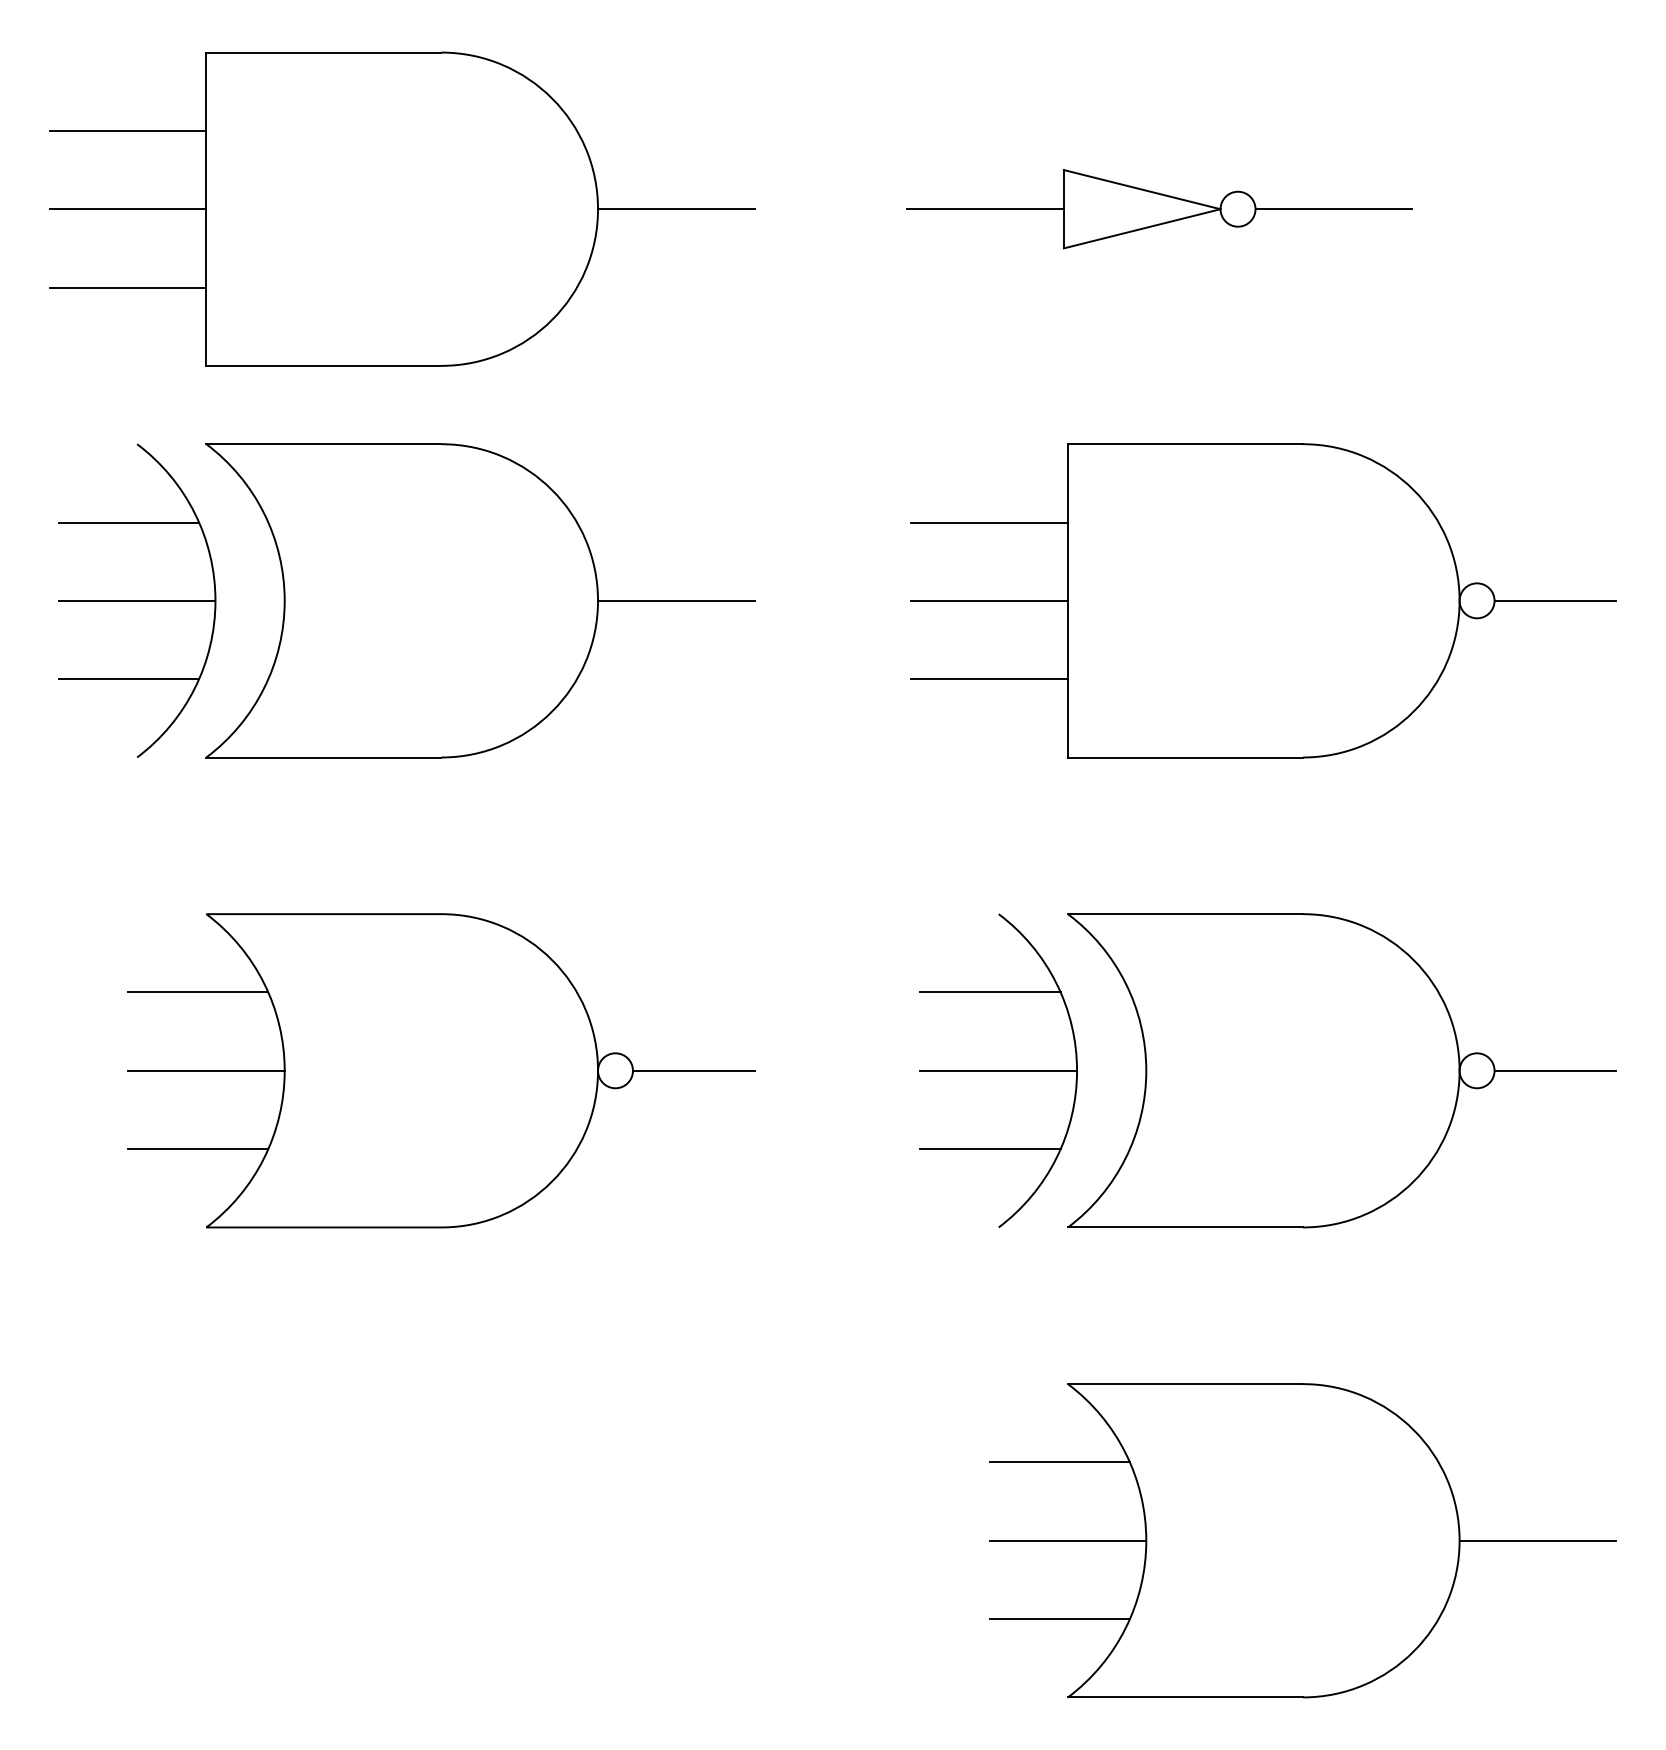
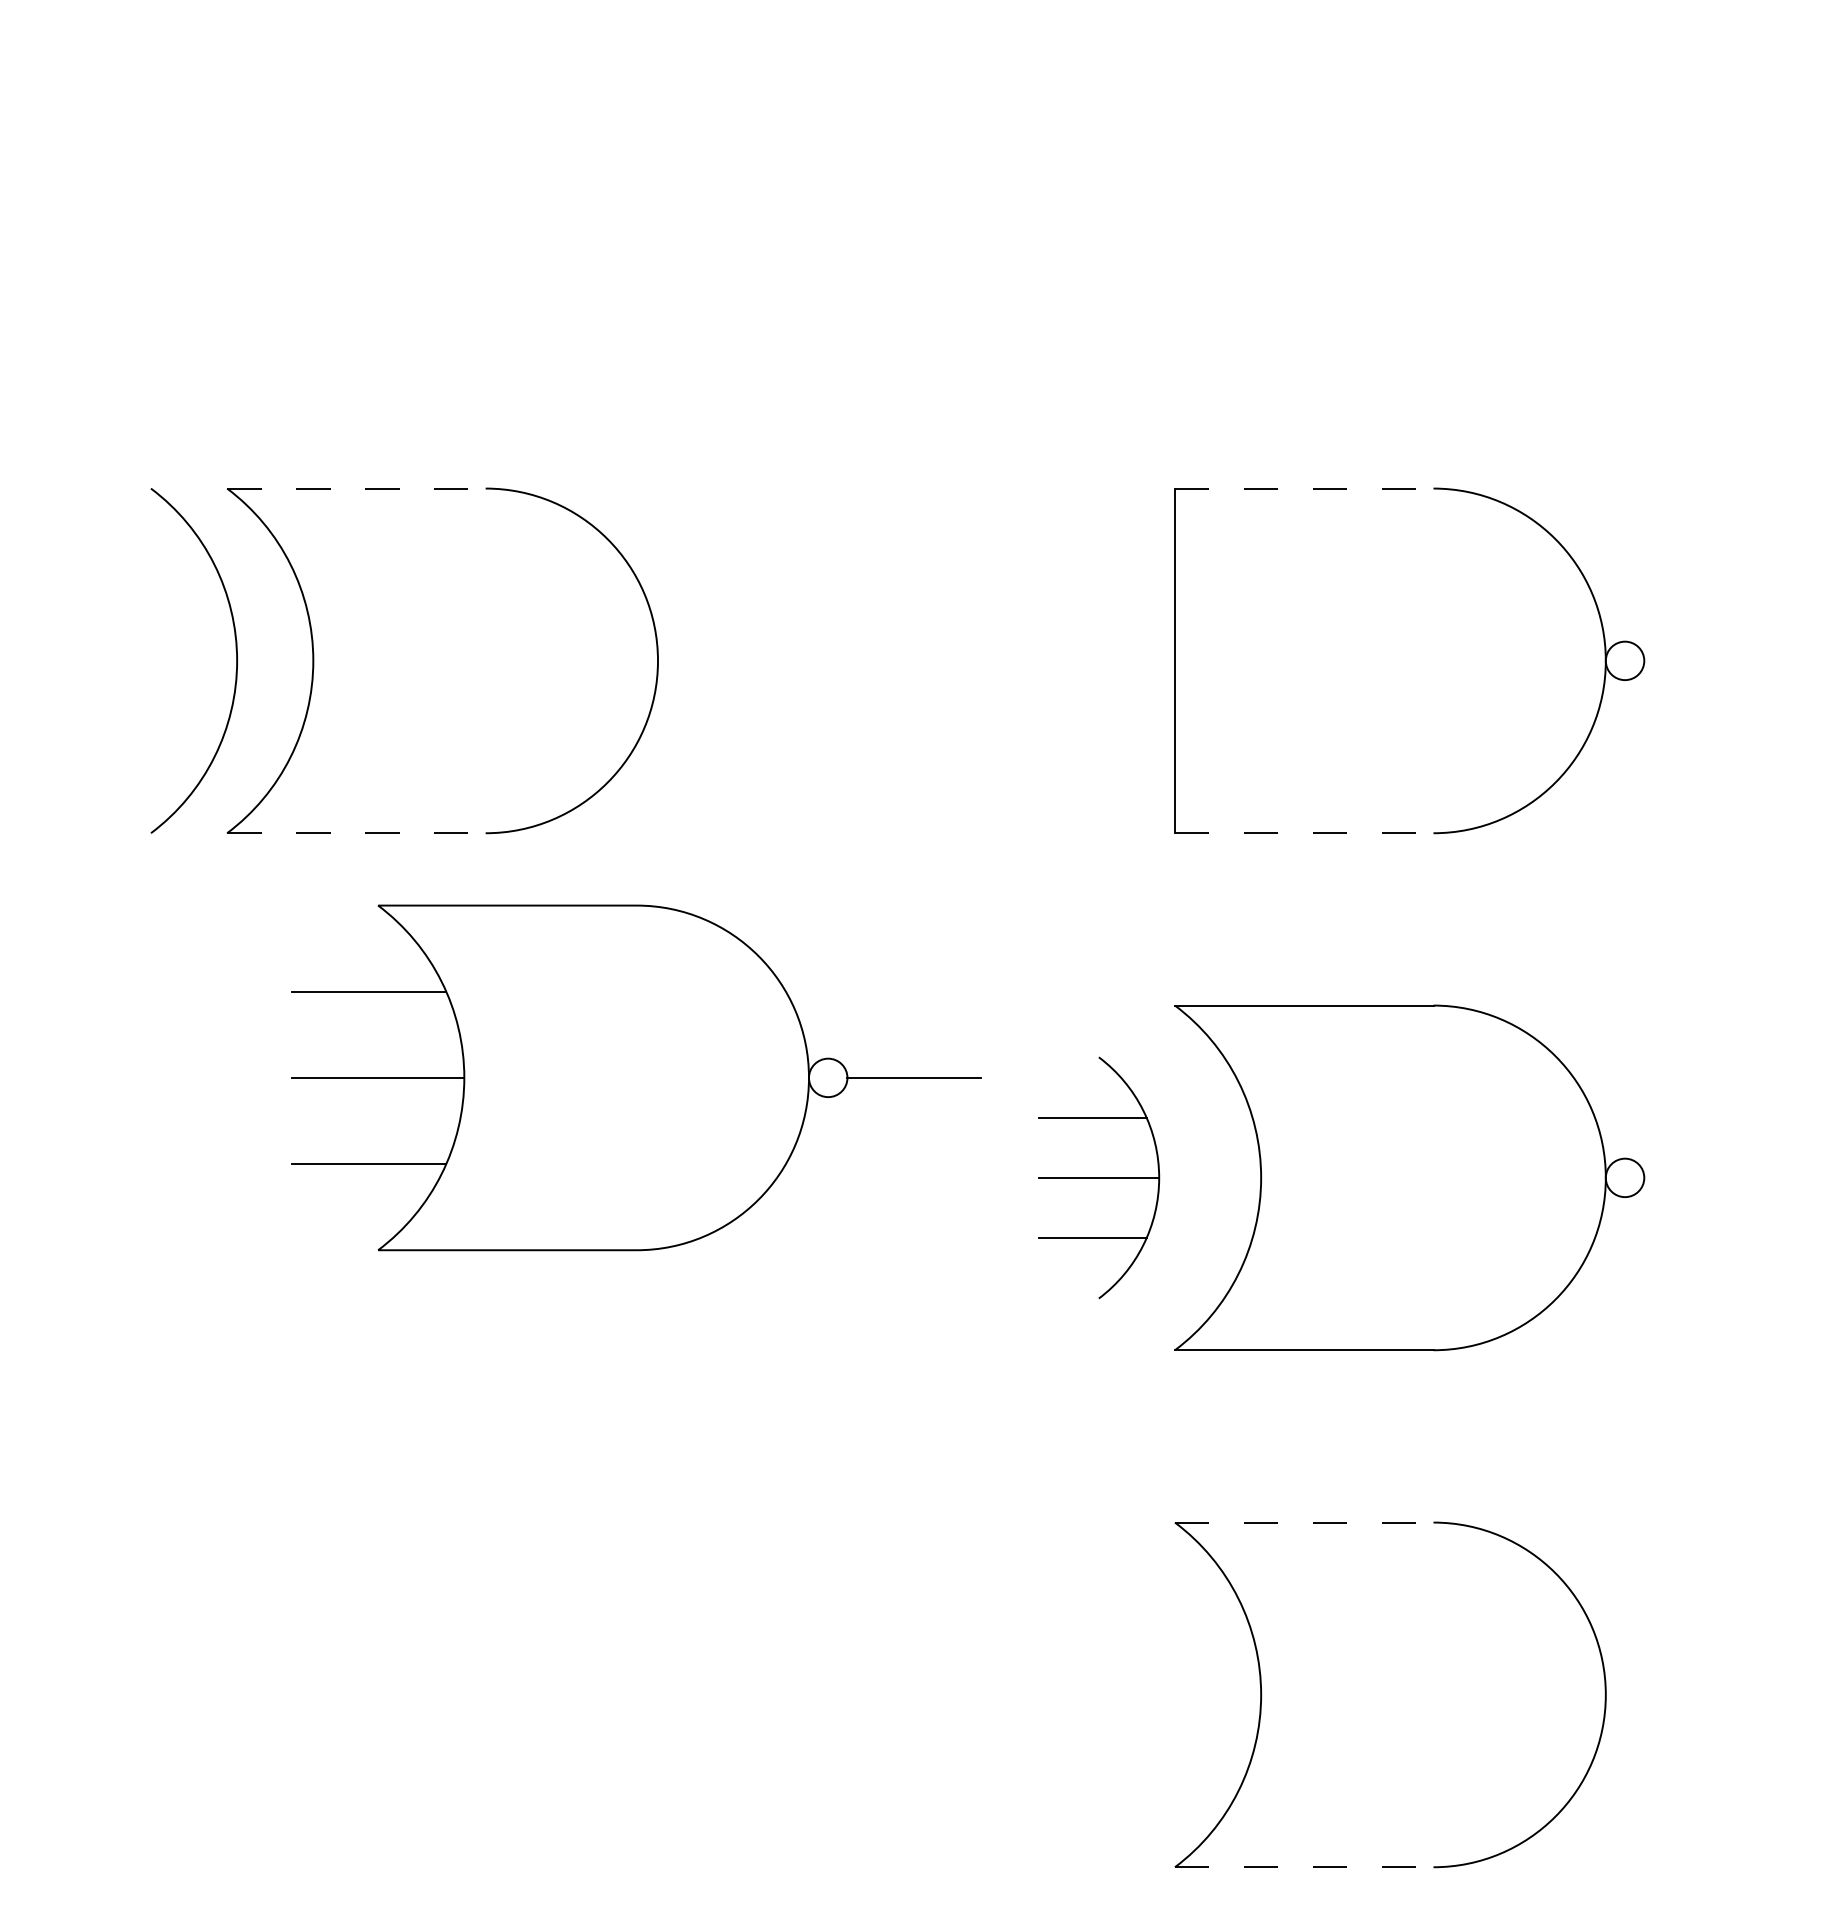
part: (402, 208) -> (442, 229), removed
part: (1159, 209) -> (1275, 230), removed
line: (323, 444) -> (356, 488), solid -> dashed
line: (1185, 444) -> (1304, 488), solid -> dashed
line: (128, 522) -> (141, 574), removed
line: (989, 522) -> (1088, 574), removed
line: (136, 600) -> (150, 660), removed
line: (675, 600) -> (743, 660), removed
line: (989, 600) -> (1088, 660), removed
line: (1555, 600) -> (1711, 660), removed
line: (128, 679) -> (141, 747), removed
line: (989, 679) -> (1088, 747), removed
line: (323, 757) -> (356, 833), solid -> dashed
line: (1185, 757) -> (1304, 833), solid -> dashed
part: (441, 1070) -> (636, 1077), moved
part: (998, 1070) -> (1098, 1177), size x0.7
line: (1555, 1070) -> (1711, 1177), removed
line: (1185, 1384) -> (1304, 1522), solid -> dashed
line: (1059, 1462) -> (1165, 1608), removed
line: (1067, 1540) -> (1174, 1694), removed
line: (1537, 1540) -> (1691, 1694), removed
line: (1059, 1619) -> (1165, 1781), removed
line: (1185, 1697) -> (1304, 1867), solid -> dashed

